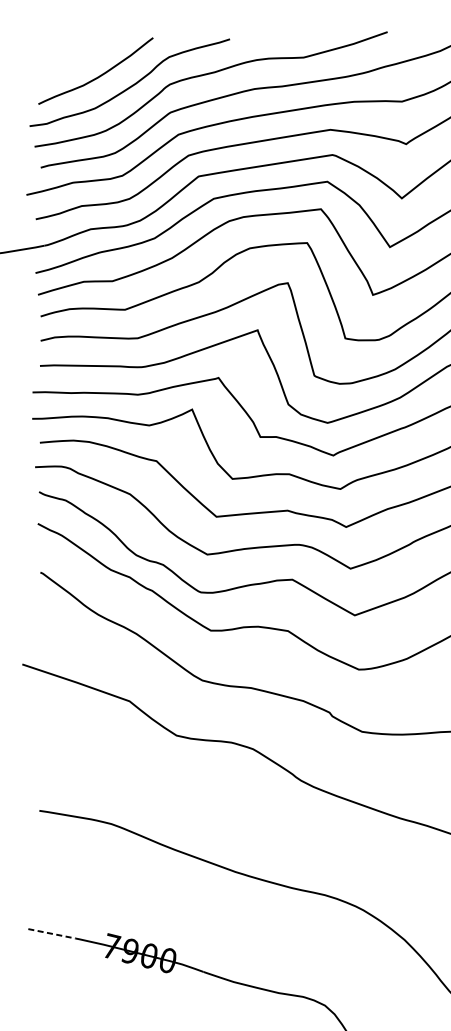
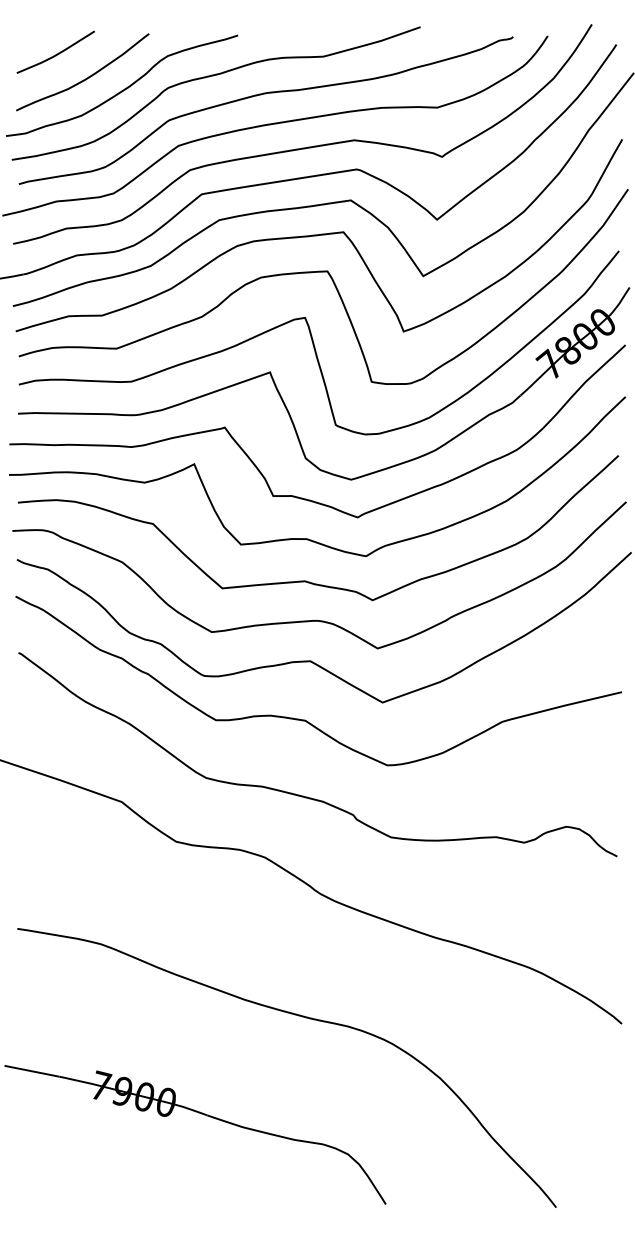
curve: (73, 54) -> (56, 53), added
line: (51, 934) -> (31, 1071), dashed -> solid

